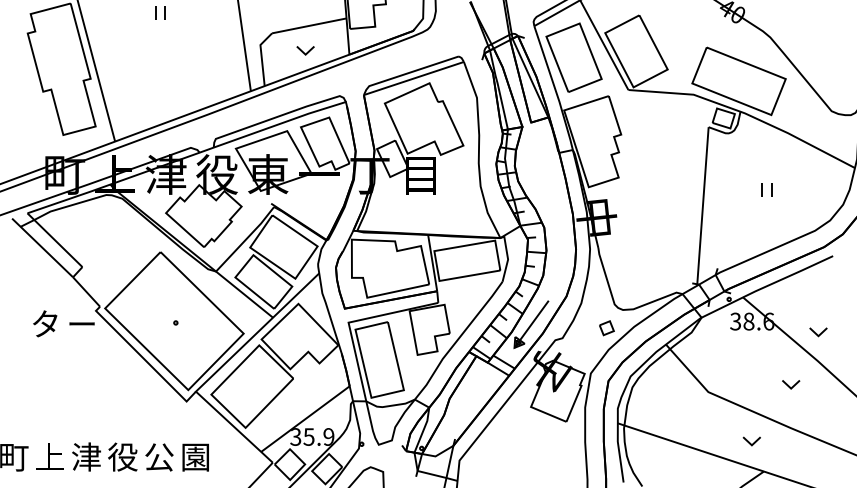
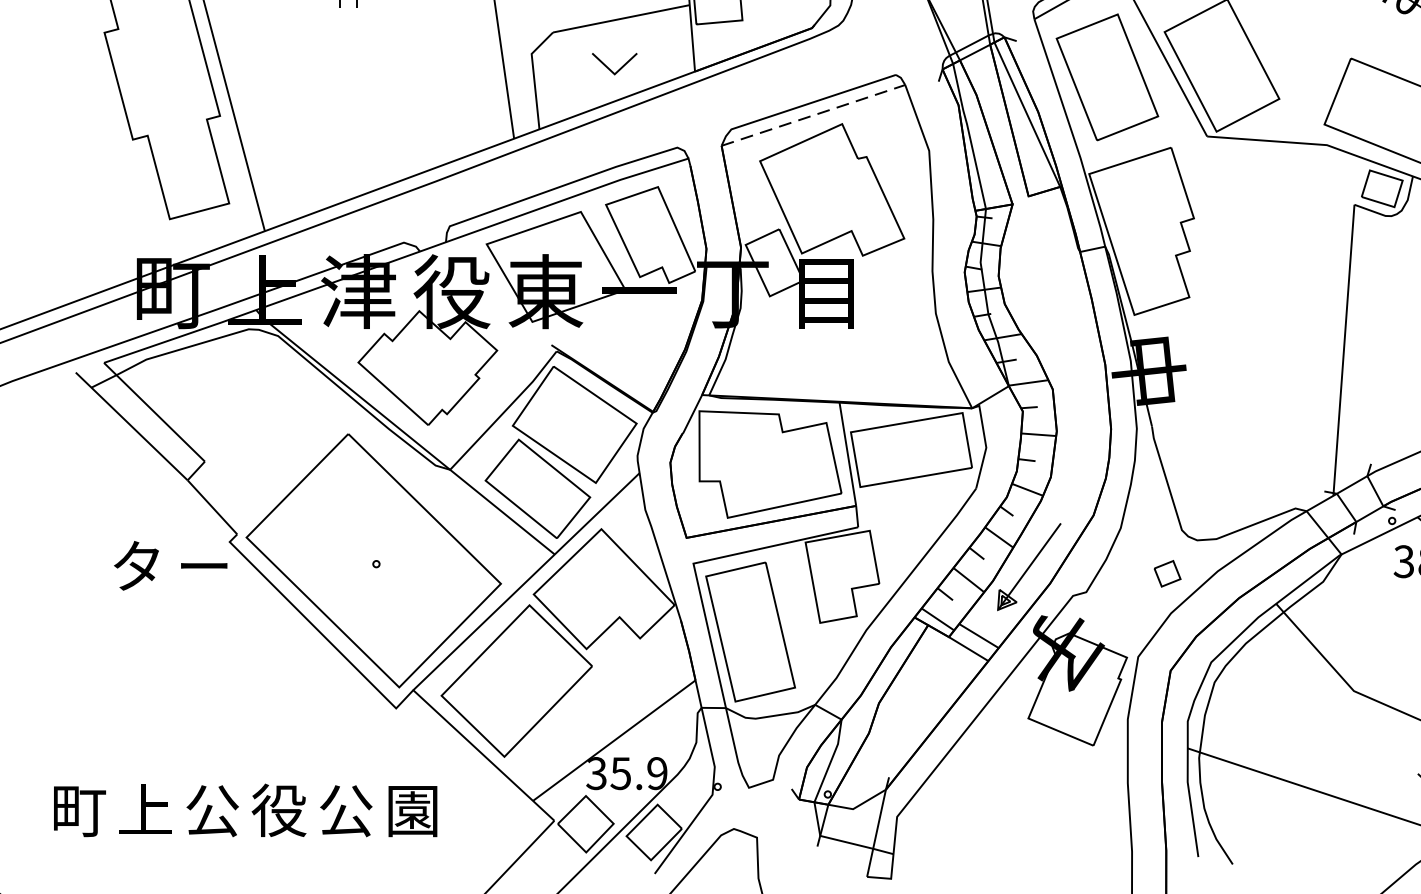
part: (305, 50) -> (614, 63), size x1.4
line: (413, 78) -> (812, 115), solid -> dashed
text: (86, 456) -> (212, 809), 津 -> 公

